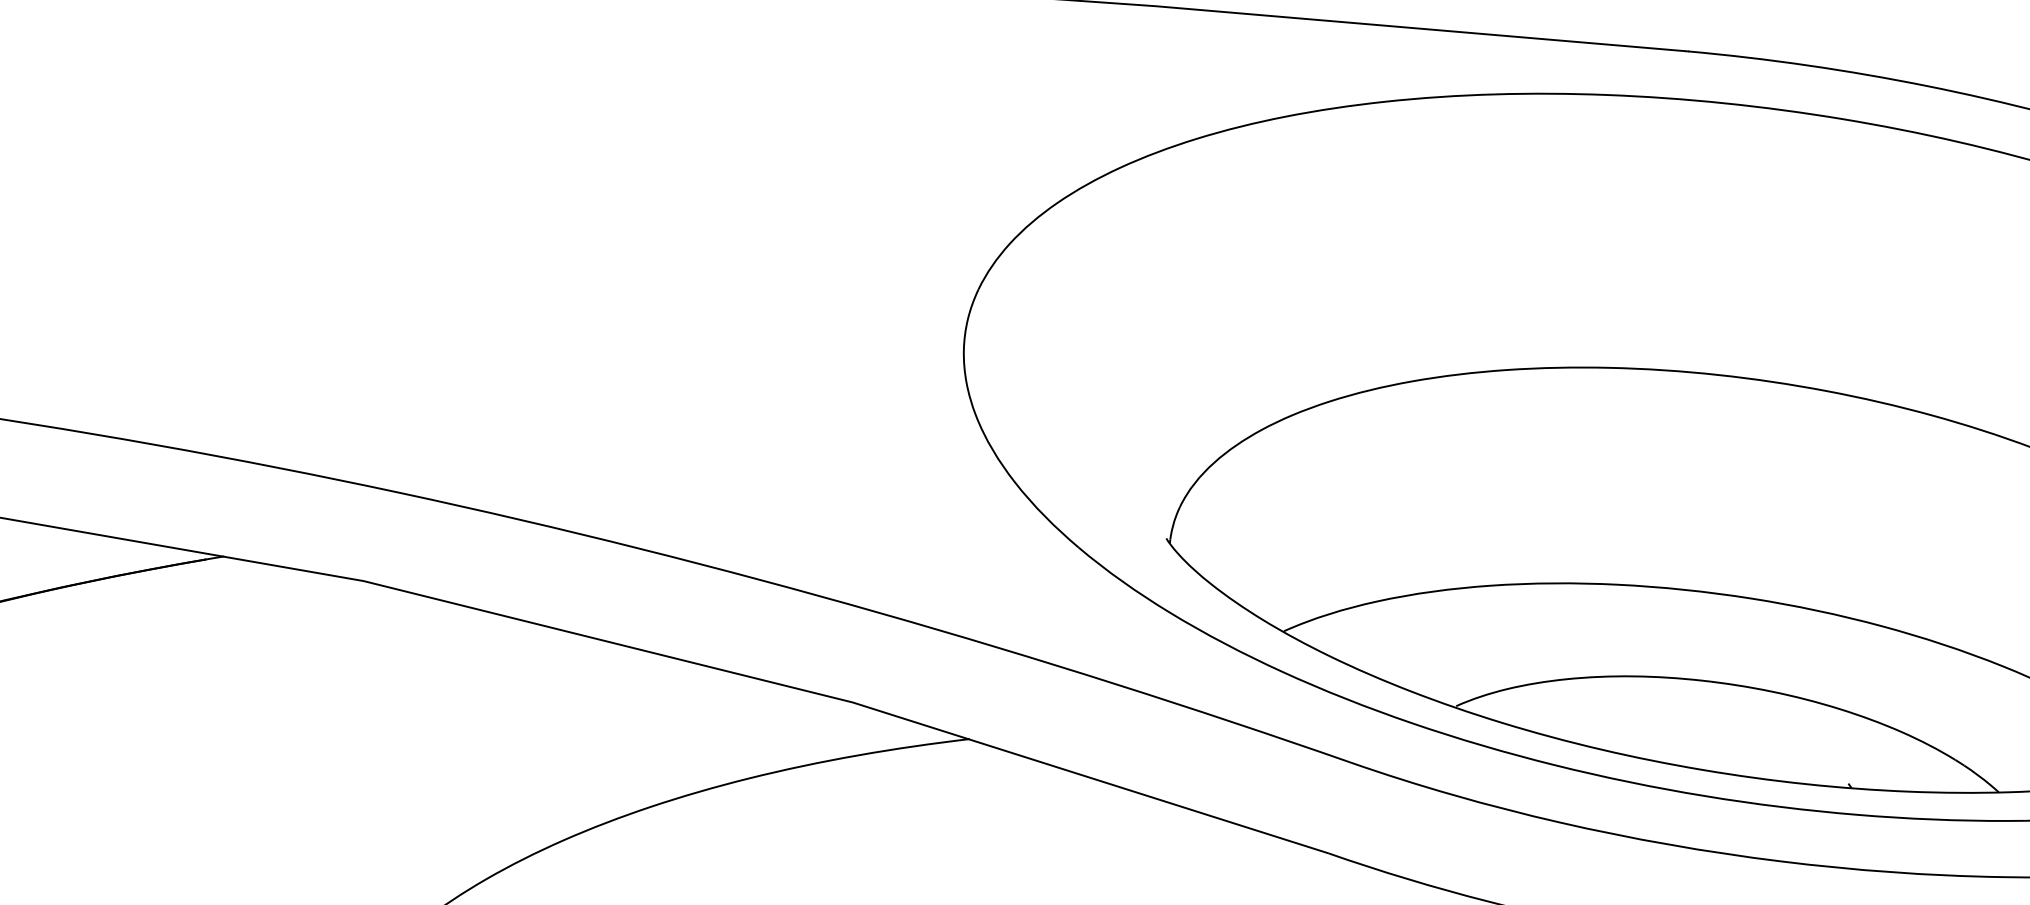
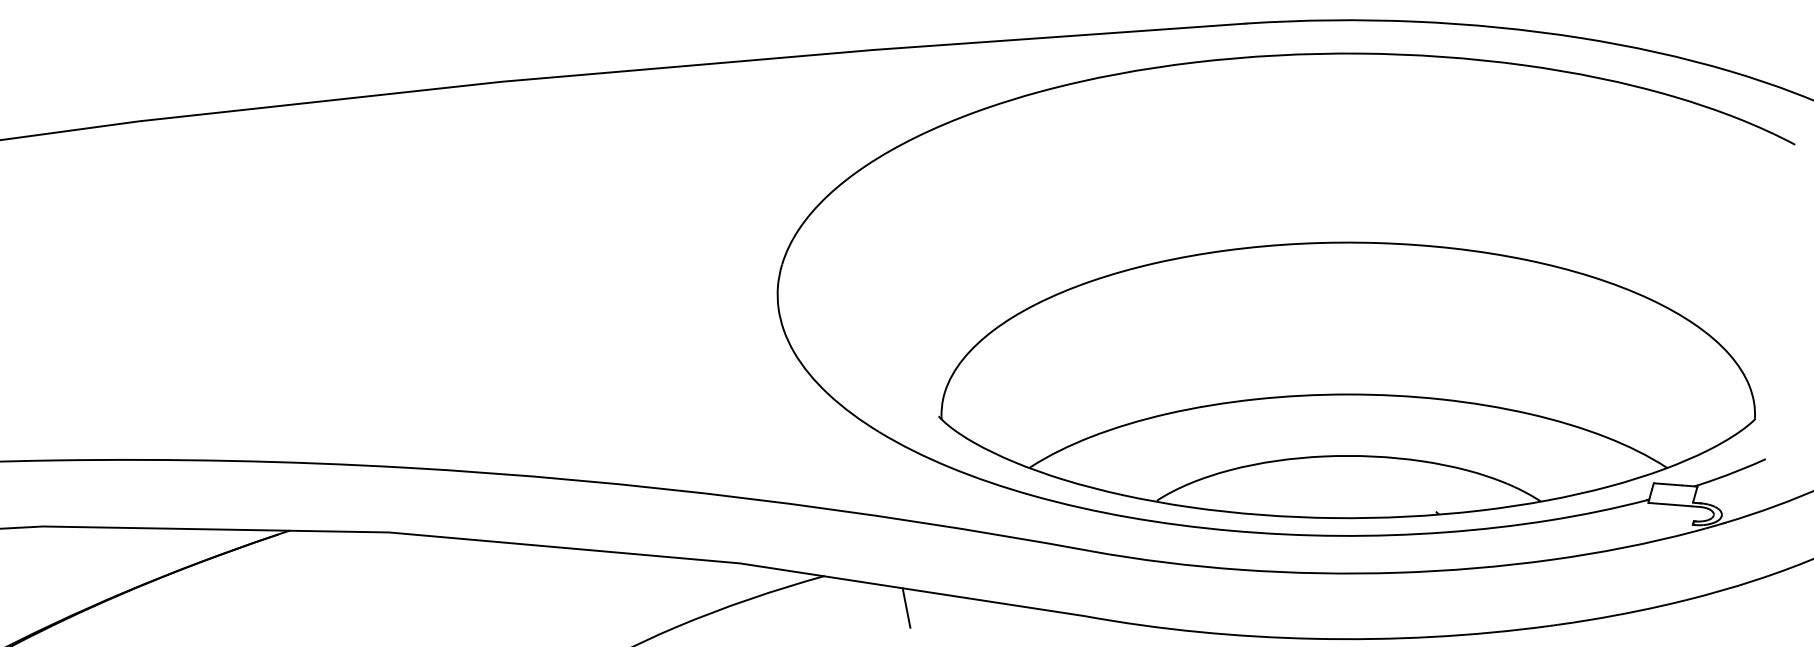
line: (1078, 801) -> (906, 607), added

